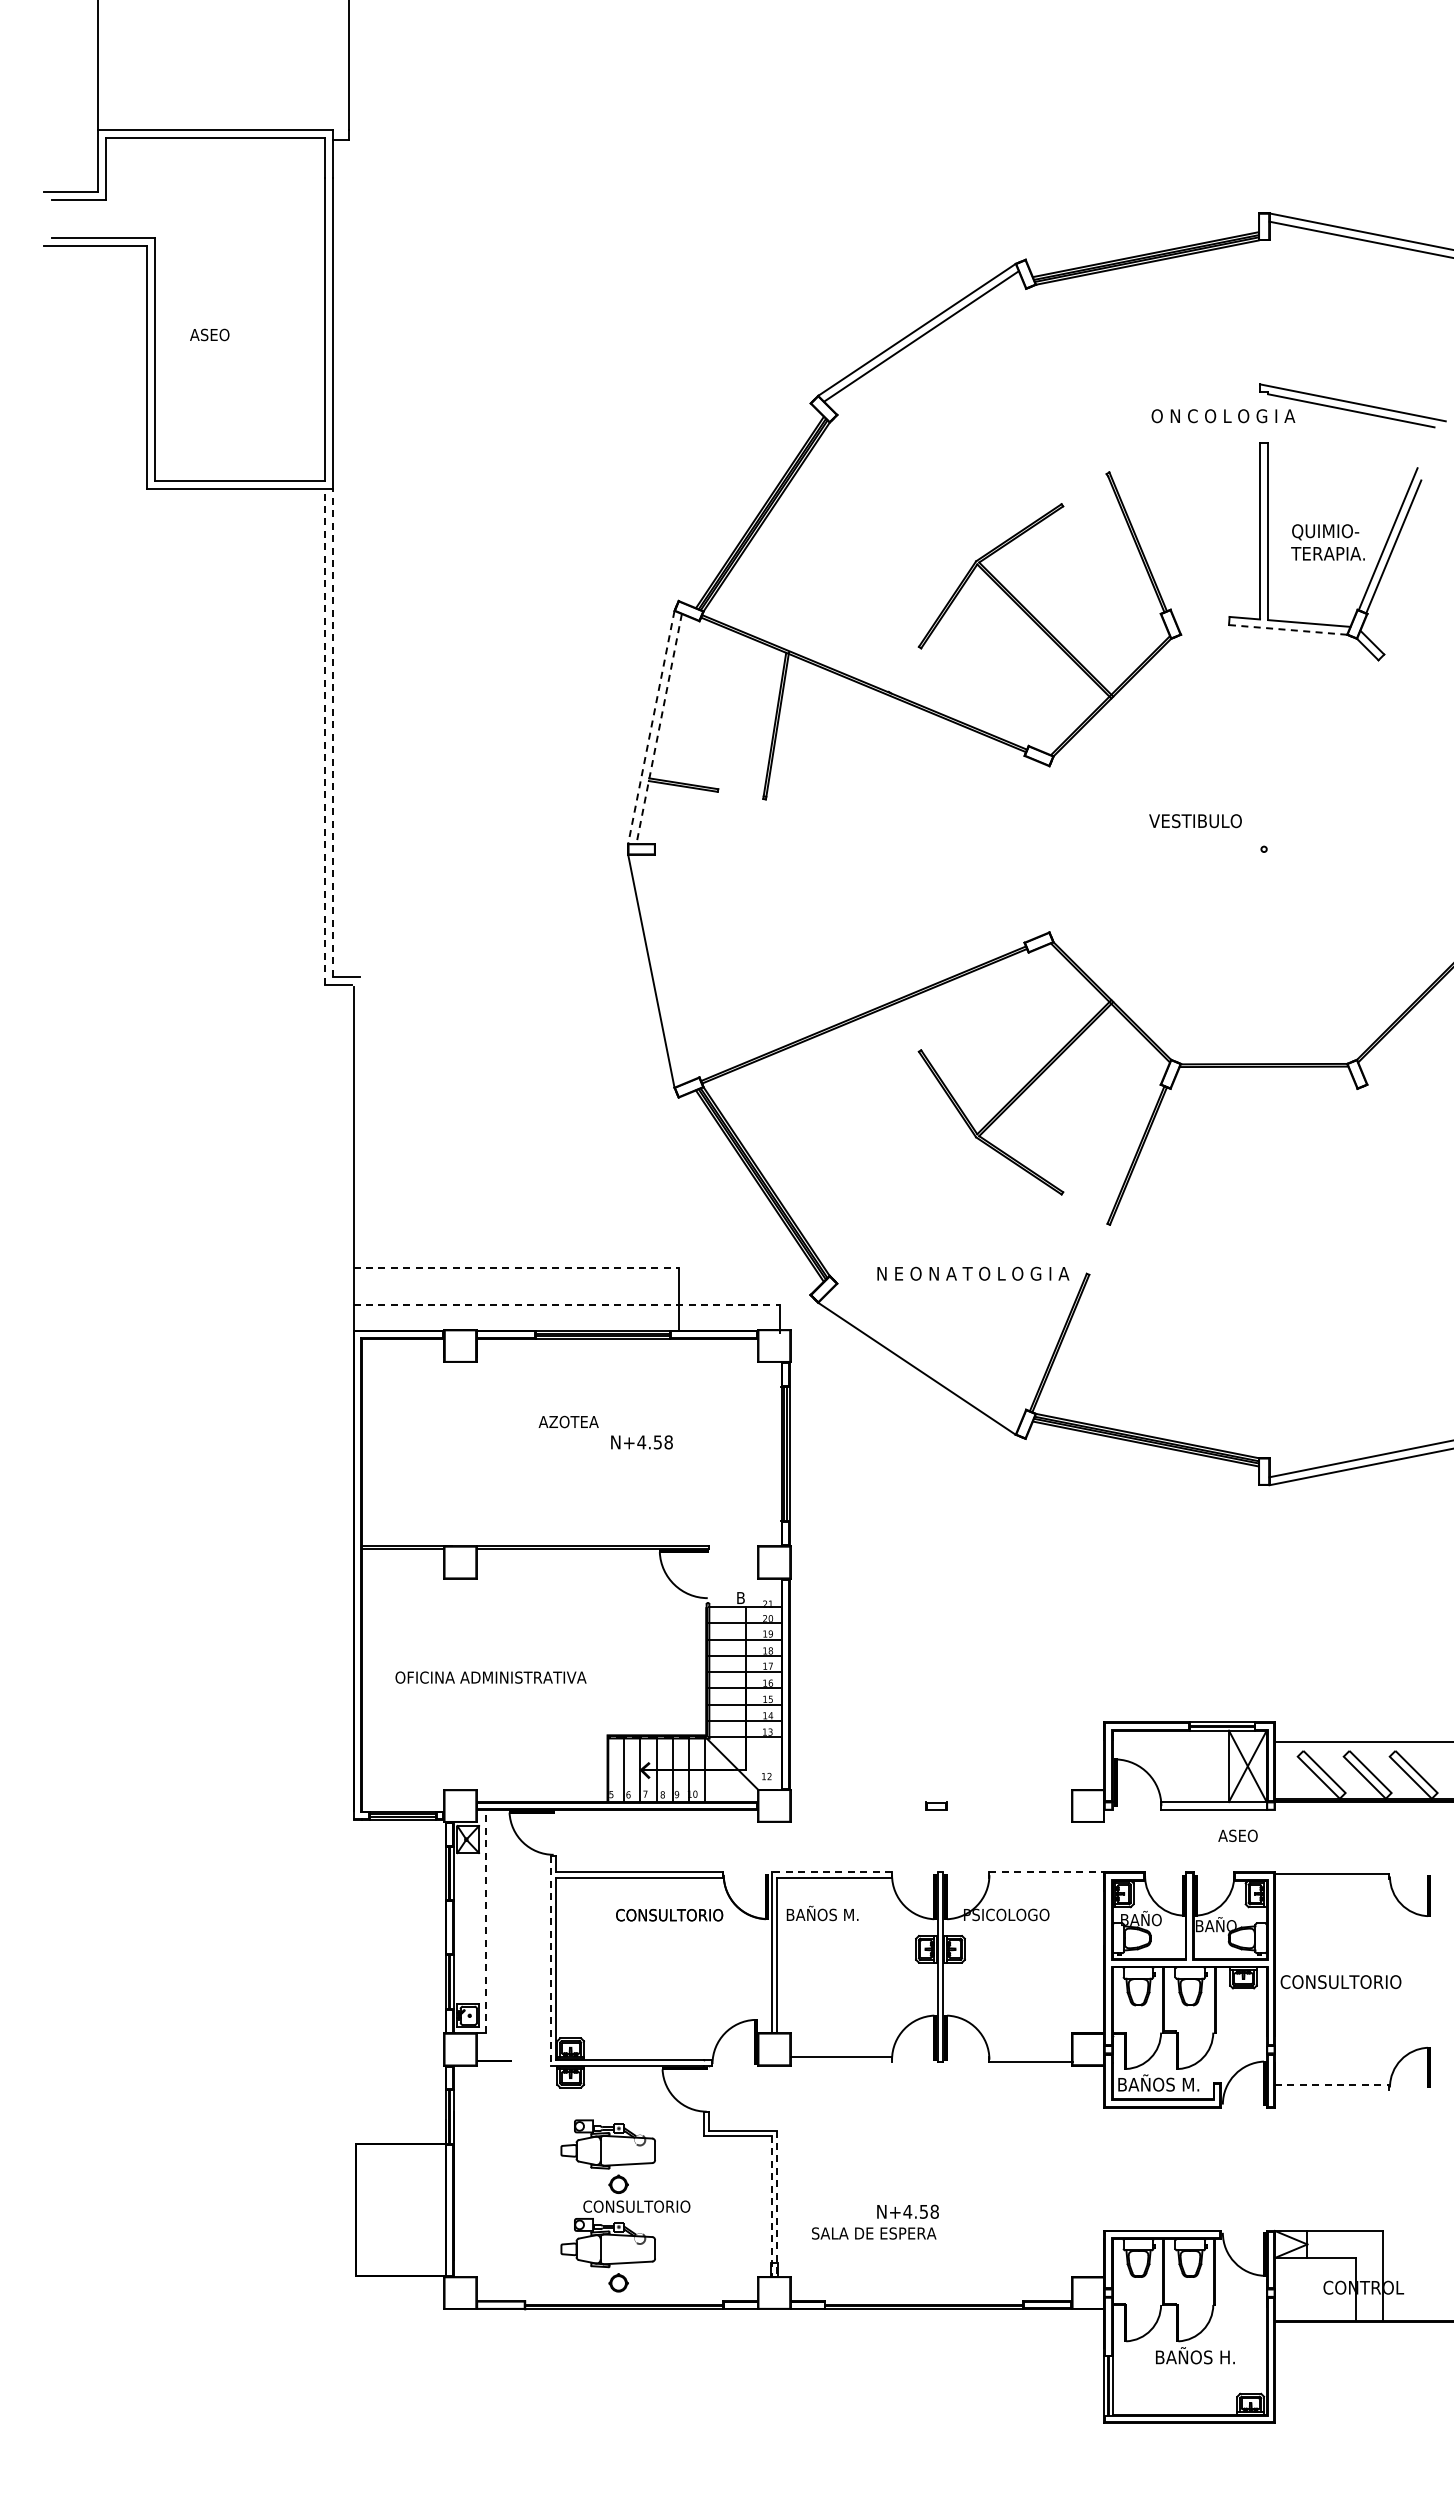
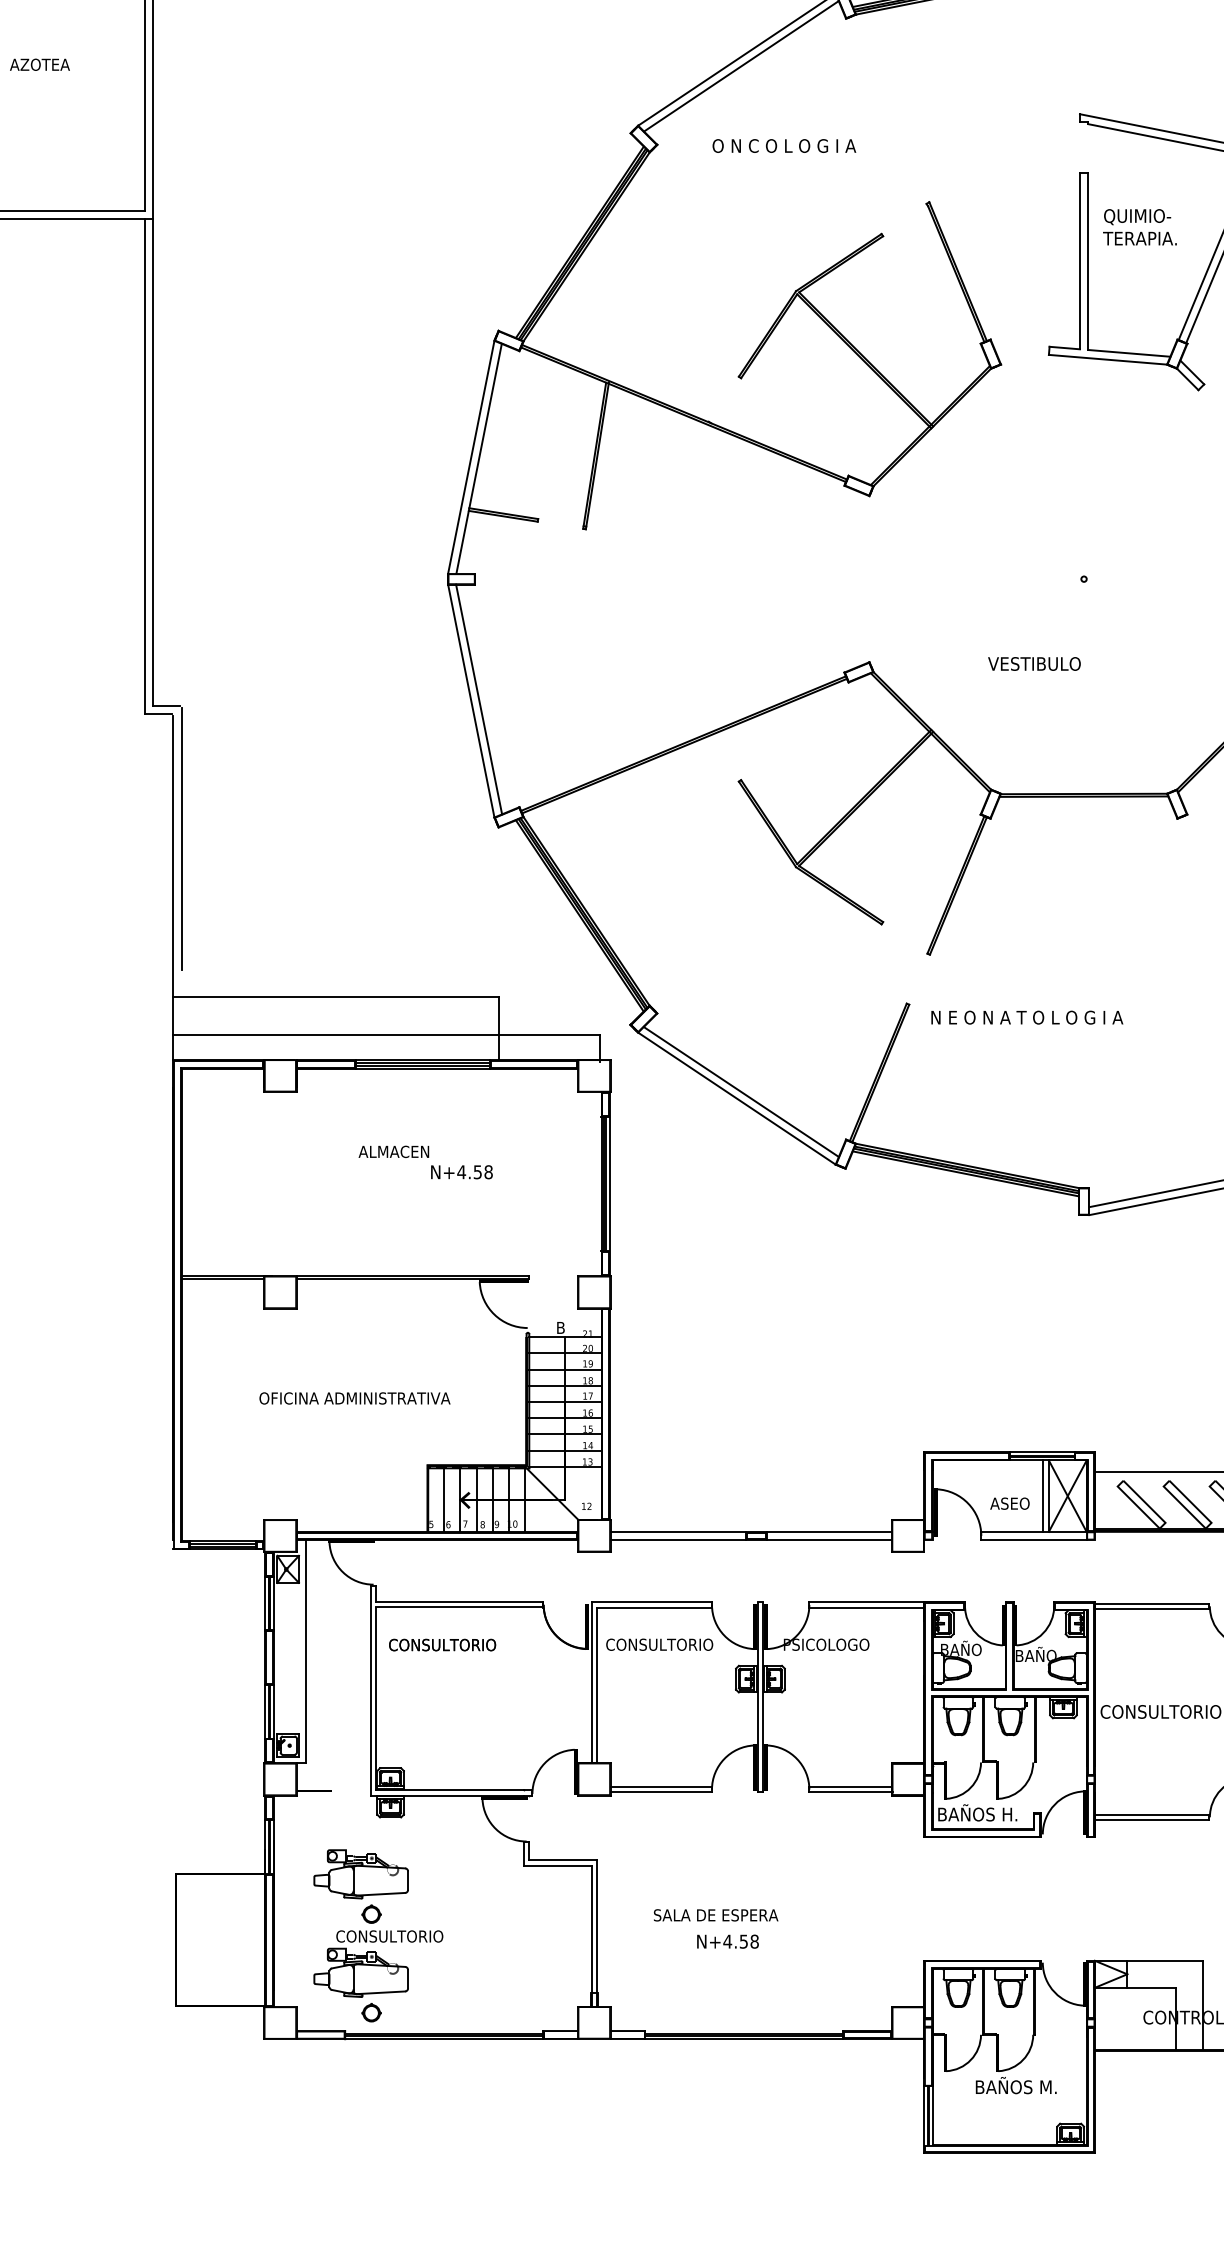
text: (224, 334) -> (44, 64), ASEO -> AZOTEA
text: (1223, 416) -> (784, 146), moved
text: (1327, 542) -> (1139, 227), moved
line: (1288, 629) -> (1108, 359), dashed -> solid
line: (651, 727) -> (471, 457), dashed -> solid
line: (659, 729) -> (479, 459), dashed -> solid
line: (333, 732) -> (153, 462), dashed -> solid
line: (325, 737) -> (145, 467), dashed -> solid
text: (1195, 821) -> (1034, 664), moved
line: (659, 969) -> (479, 699), added
line: (361, 1109) -> (181, 839), added
line: (516, 1267) -> (336, 997), dashed -> solid
text: (973, 1273) -> (1027, 1017), moved
line: (567, 1305) -> (387, 1035), dashed -> solid
line: (920, 1362) -> (740, 1092), added
text: (579, 1421) -> (399, 1151), AZOTEA -> ALMACEN
text: (490, 1677) -> (354, 1398), moved
line: (1223, 1766) -> (1043, 1496), added
line: (930, 1802) -> (750, 1532), added
line: (930, 1810) -> (750, 1540), added
text: (1237, 1835) -> (1009, 1503), moved
line: (831, 1872) -> (651, 1602), dashed -> solid
line: (1046, 1872) -> (866, 1602), dashed -> solid
line: (1046, 1877) -> (866, 1607), added
line: (1331, 1879) -> (1151, 1609), added
text: (839, 1913) -> (659, 1643), BAÑOS M. -> CONSULTORIO
text: (669, 1915) -> (442, 1645), moved
line: (486, 1921) -> (306, 1651), dashed -> solid
line: (551, 1960) -> (371, 1690), dashed -> solid
line: (1030, 2057) -> (850, 1787), added
line: (841, 2062) -> (661, 1792), added
text: (1191, 2084) -> (1011, 1814), BAÑOS M. -> BAÑOS H.
line: (1332, 2084) -> (1152, 1814), dashed -> solid
line: (1331, 2090) -> (1151, 1820), added
line: (777, 2204) -> (597, 1934), dashed -> solid
part: (625, 2205) -> (378, 1935), moved
line: (771, 2206) -> (591, 1936), dashed -> solid
text: (874, 2233) -> (716, 1915), moved
text: (1229, 2357) -> (1049, 2087), BAÑOS H. -> BAÑOS M.

